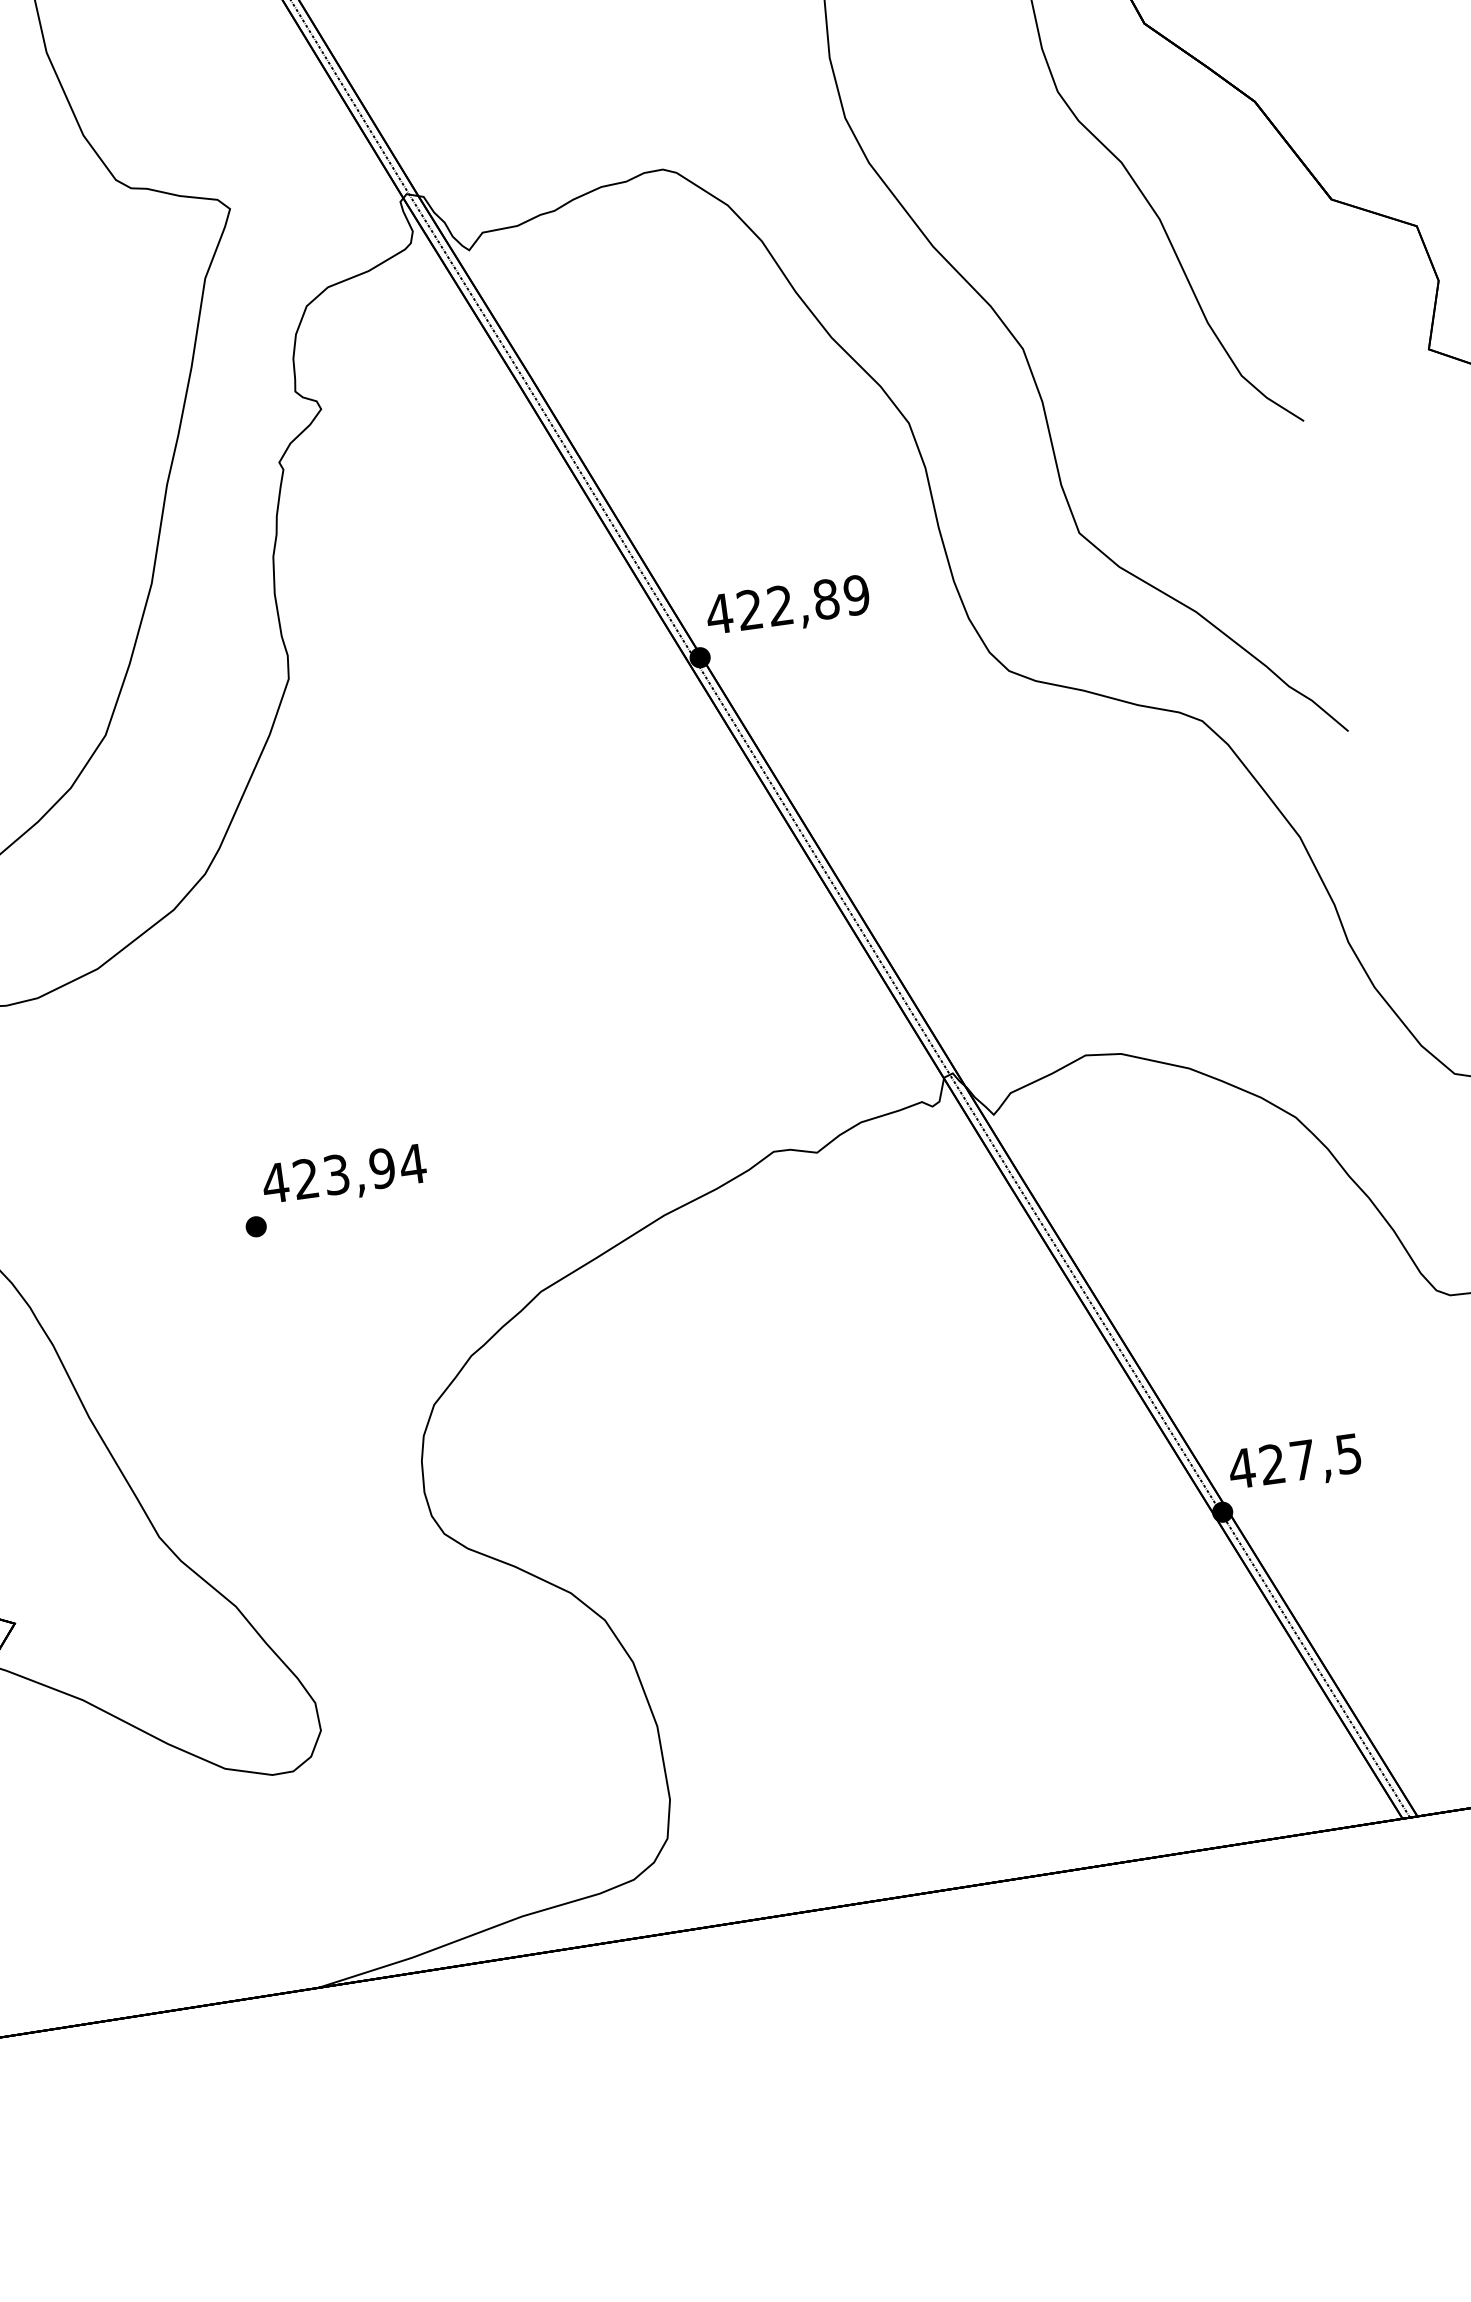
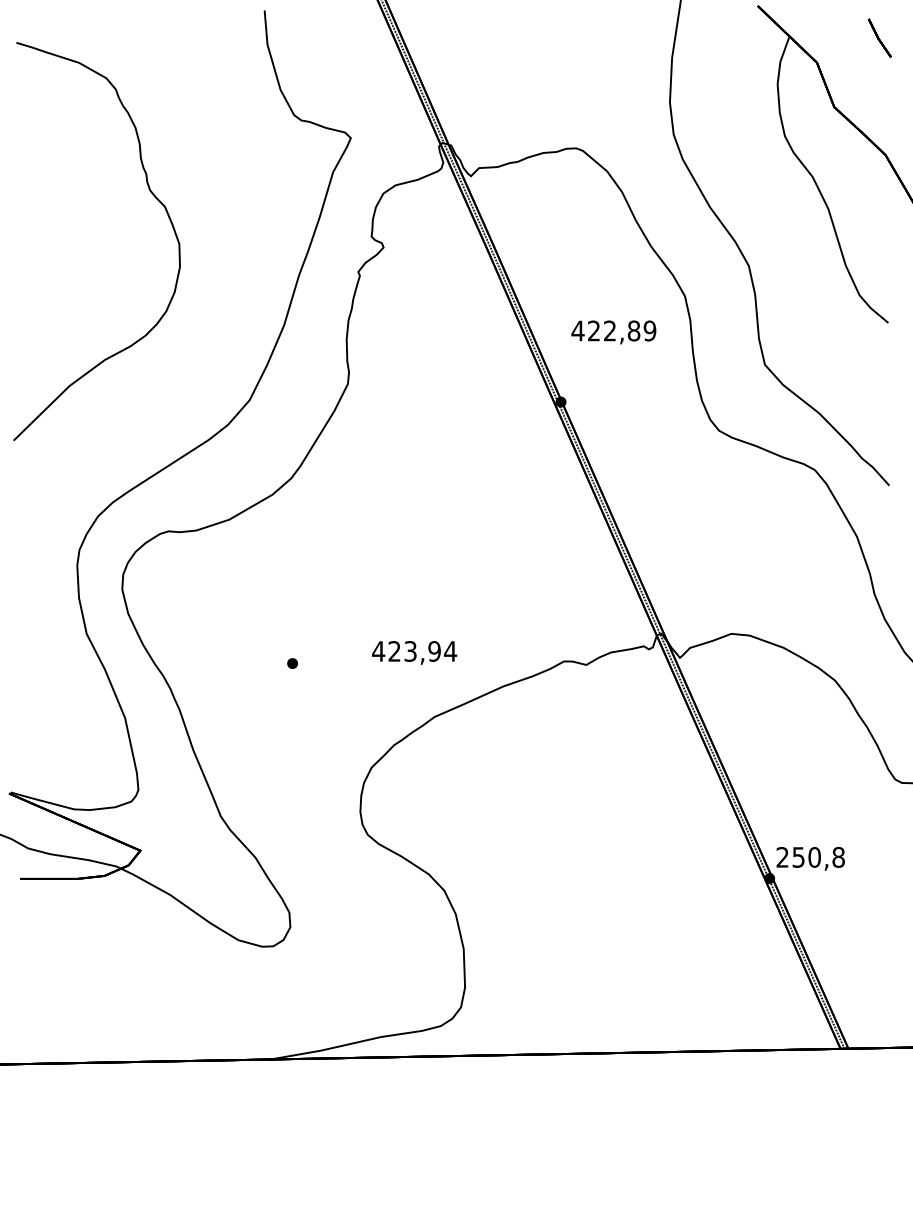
text: (787, 607) -> (613, 332), moved
text: (344, 1175) -> (414, 652), moved
text: (1294, 1459) -> (810, 856), 427,5 -> 250,8

